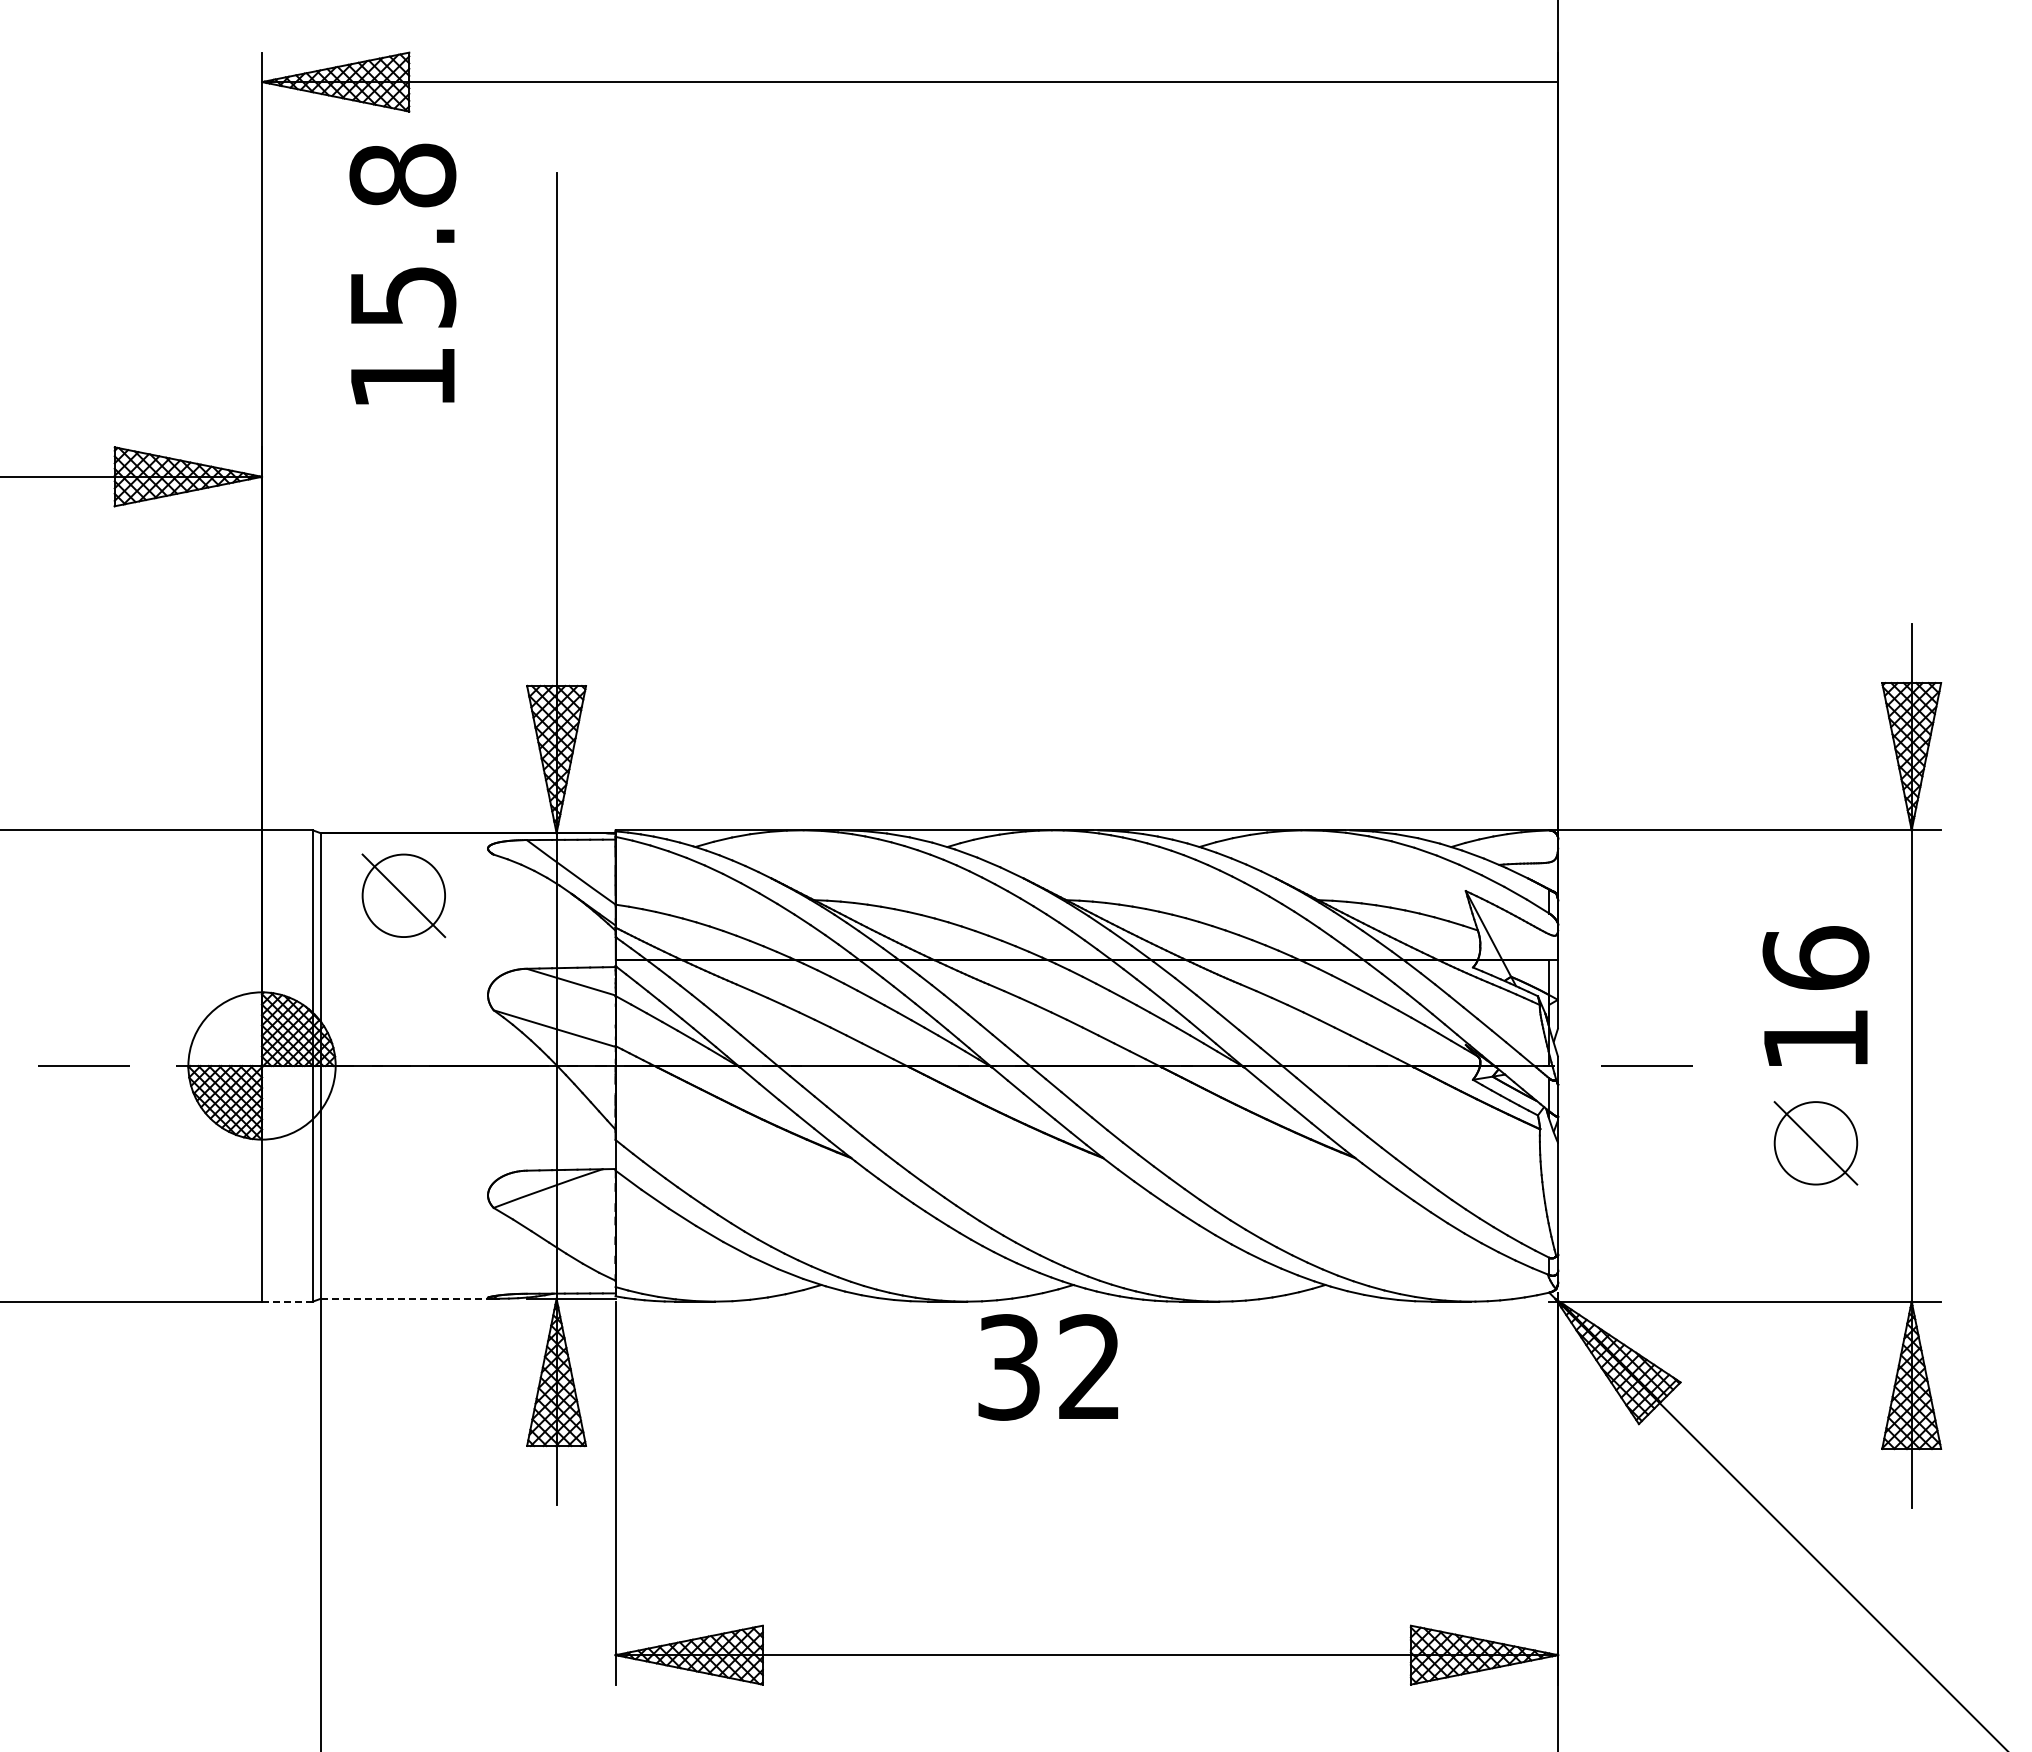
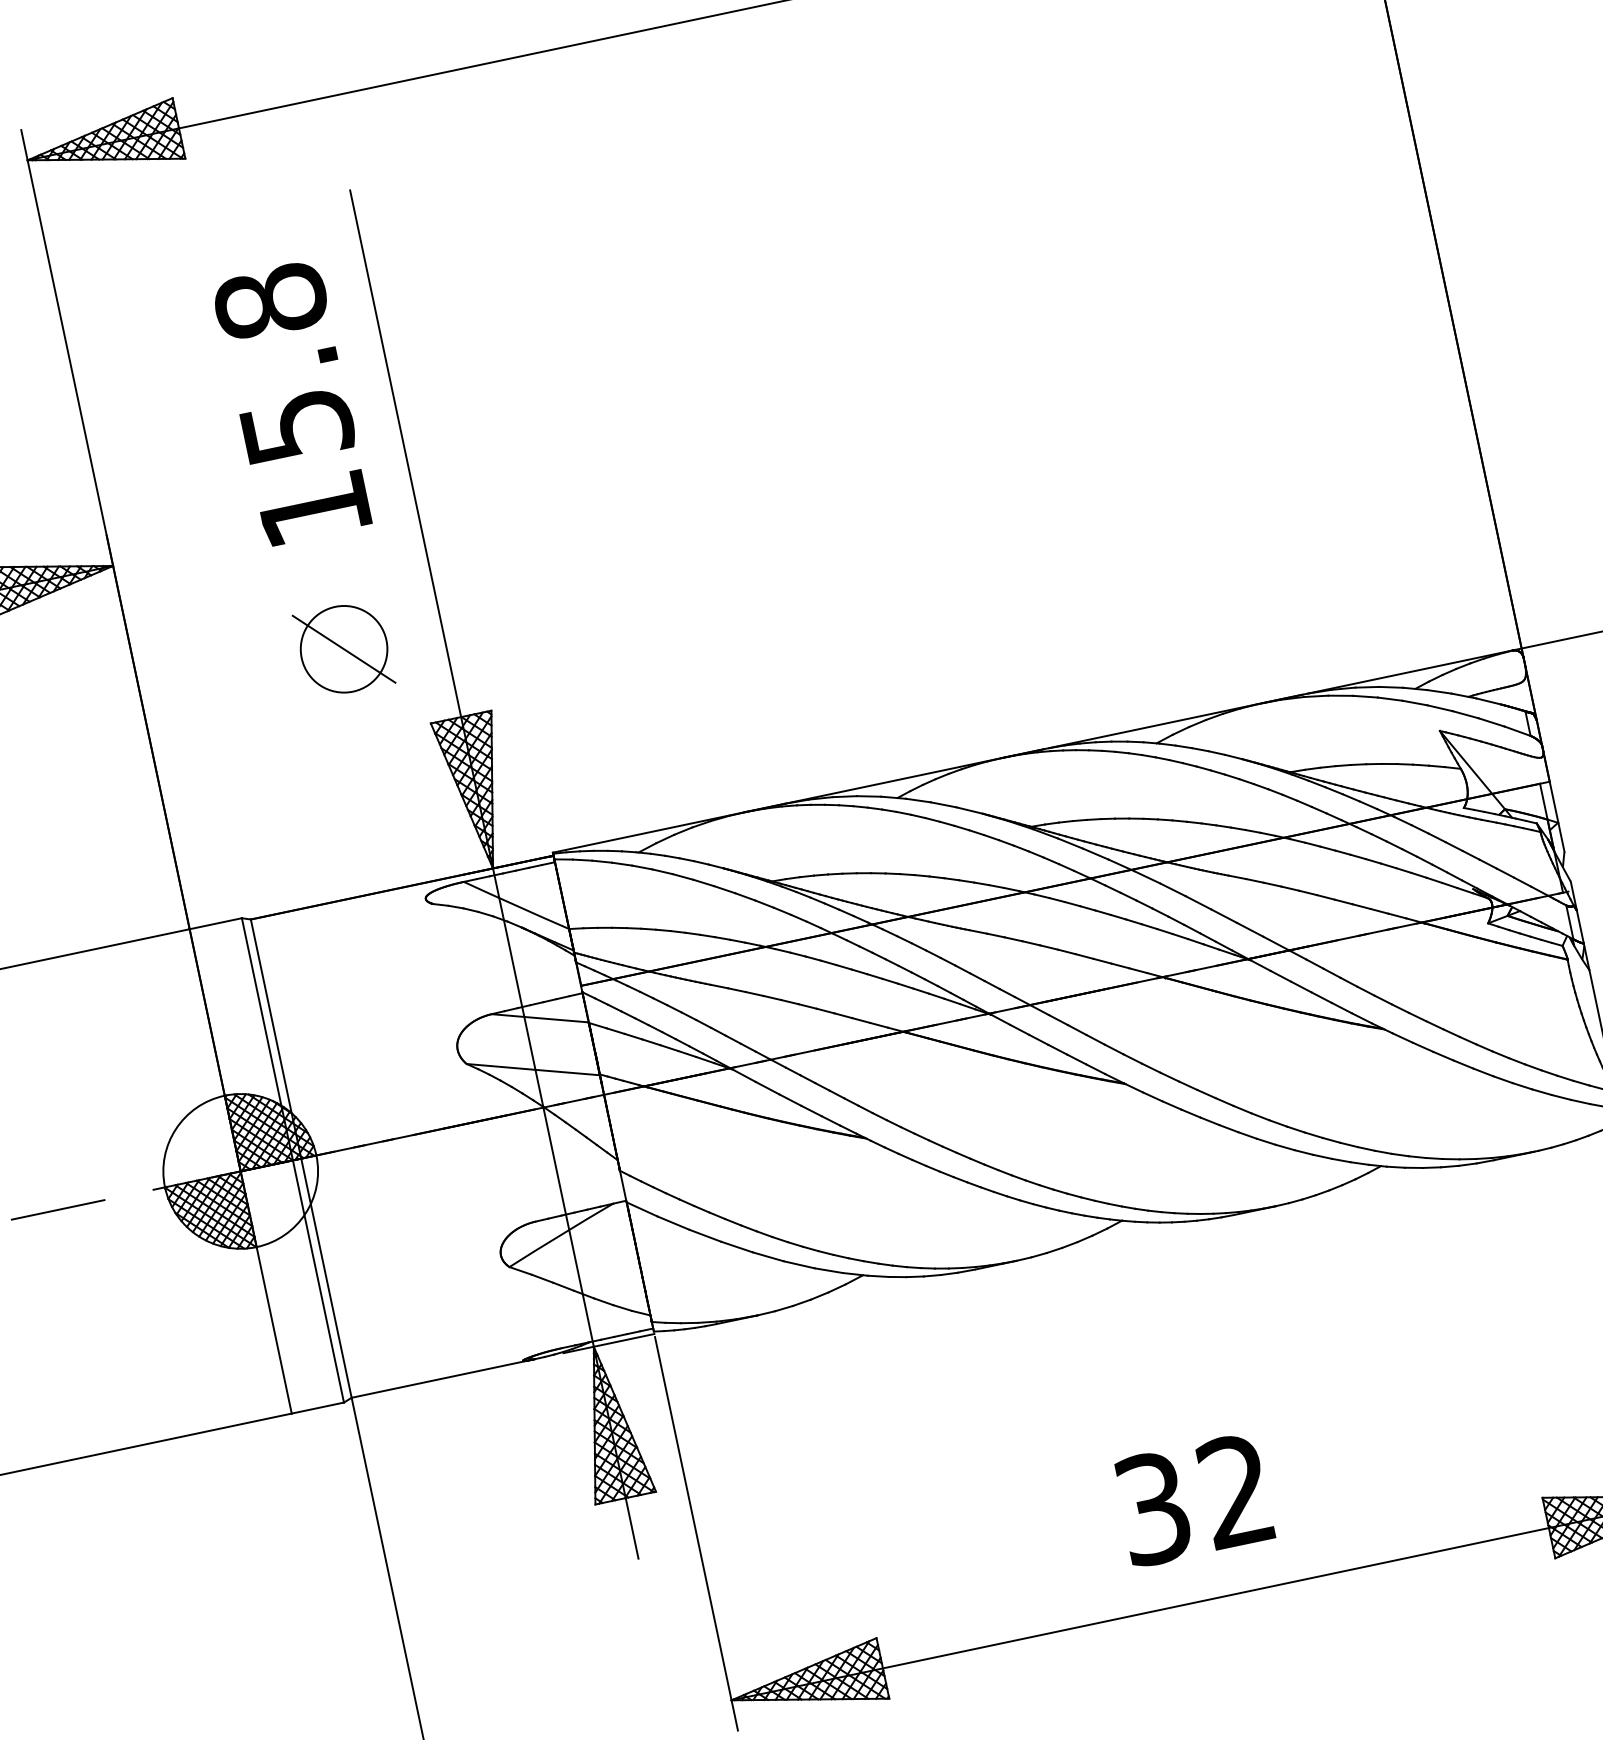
text: (402, 273) -> (291, 402), moved
part: (403, 895) -> (343, 649), moved
line: (410, 1298) -> (443, 1378), dashed -> solid
line: (287, 1301) -> (317, 1407), dashed -> solid
text: (1047, 1367) -> (1192, 1500), moved

